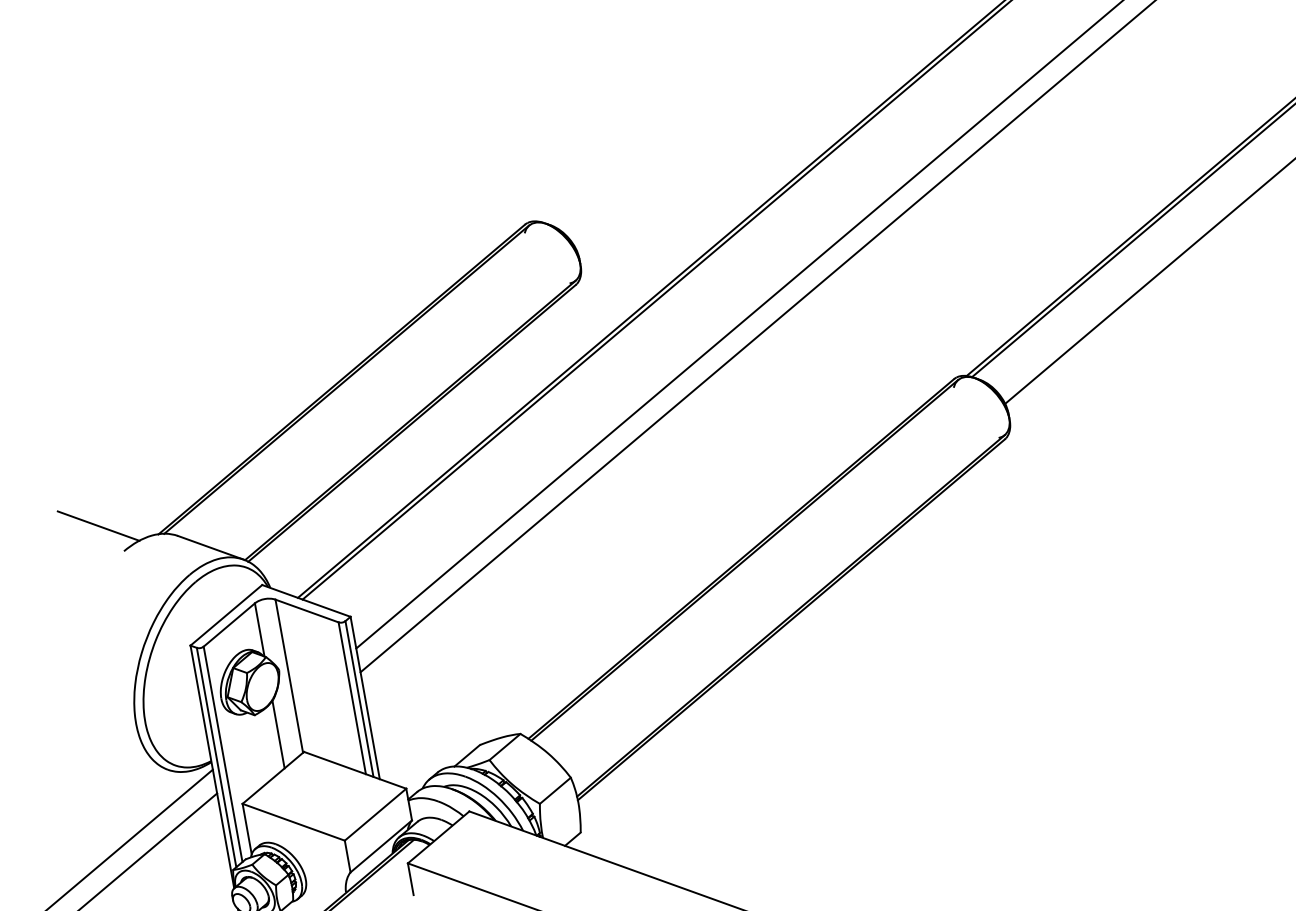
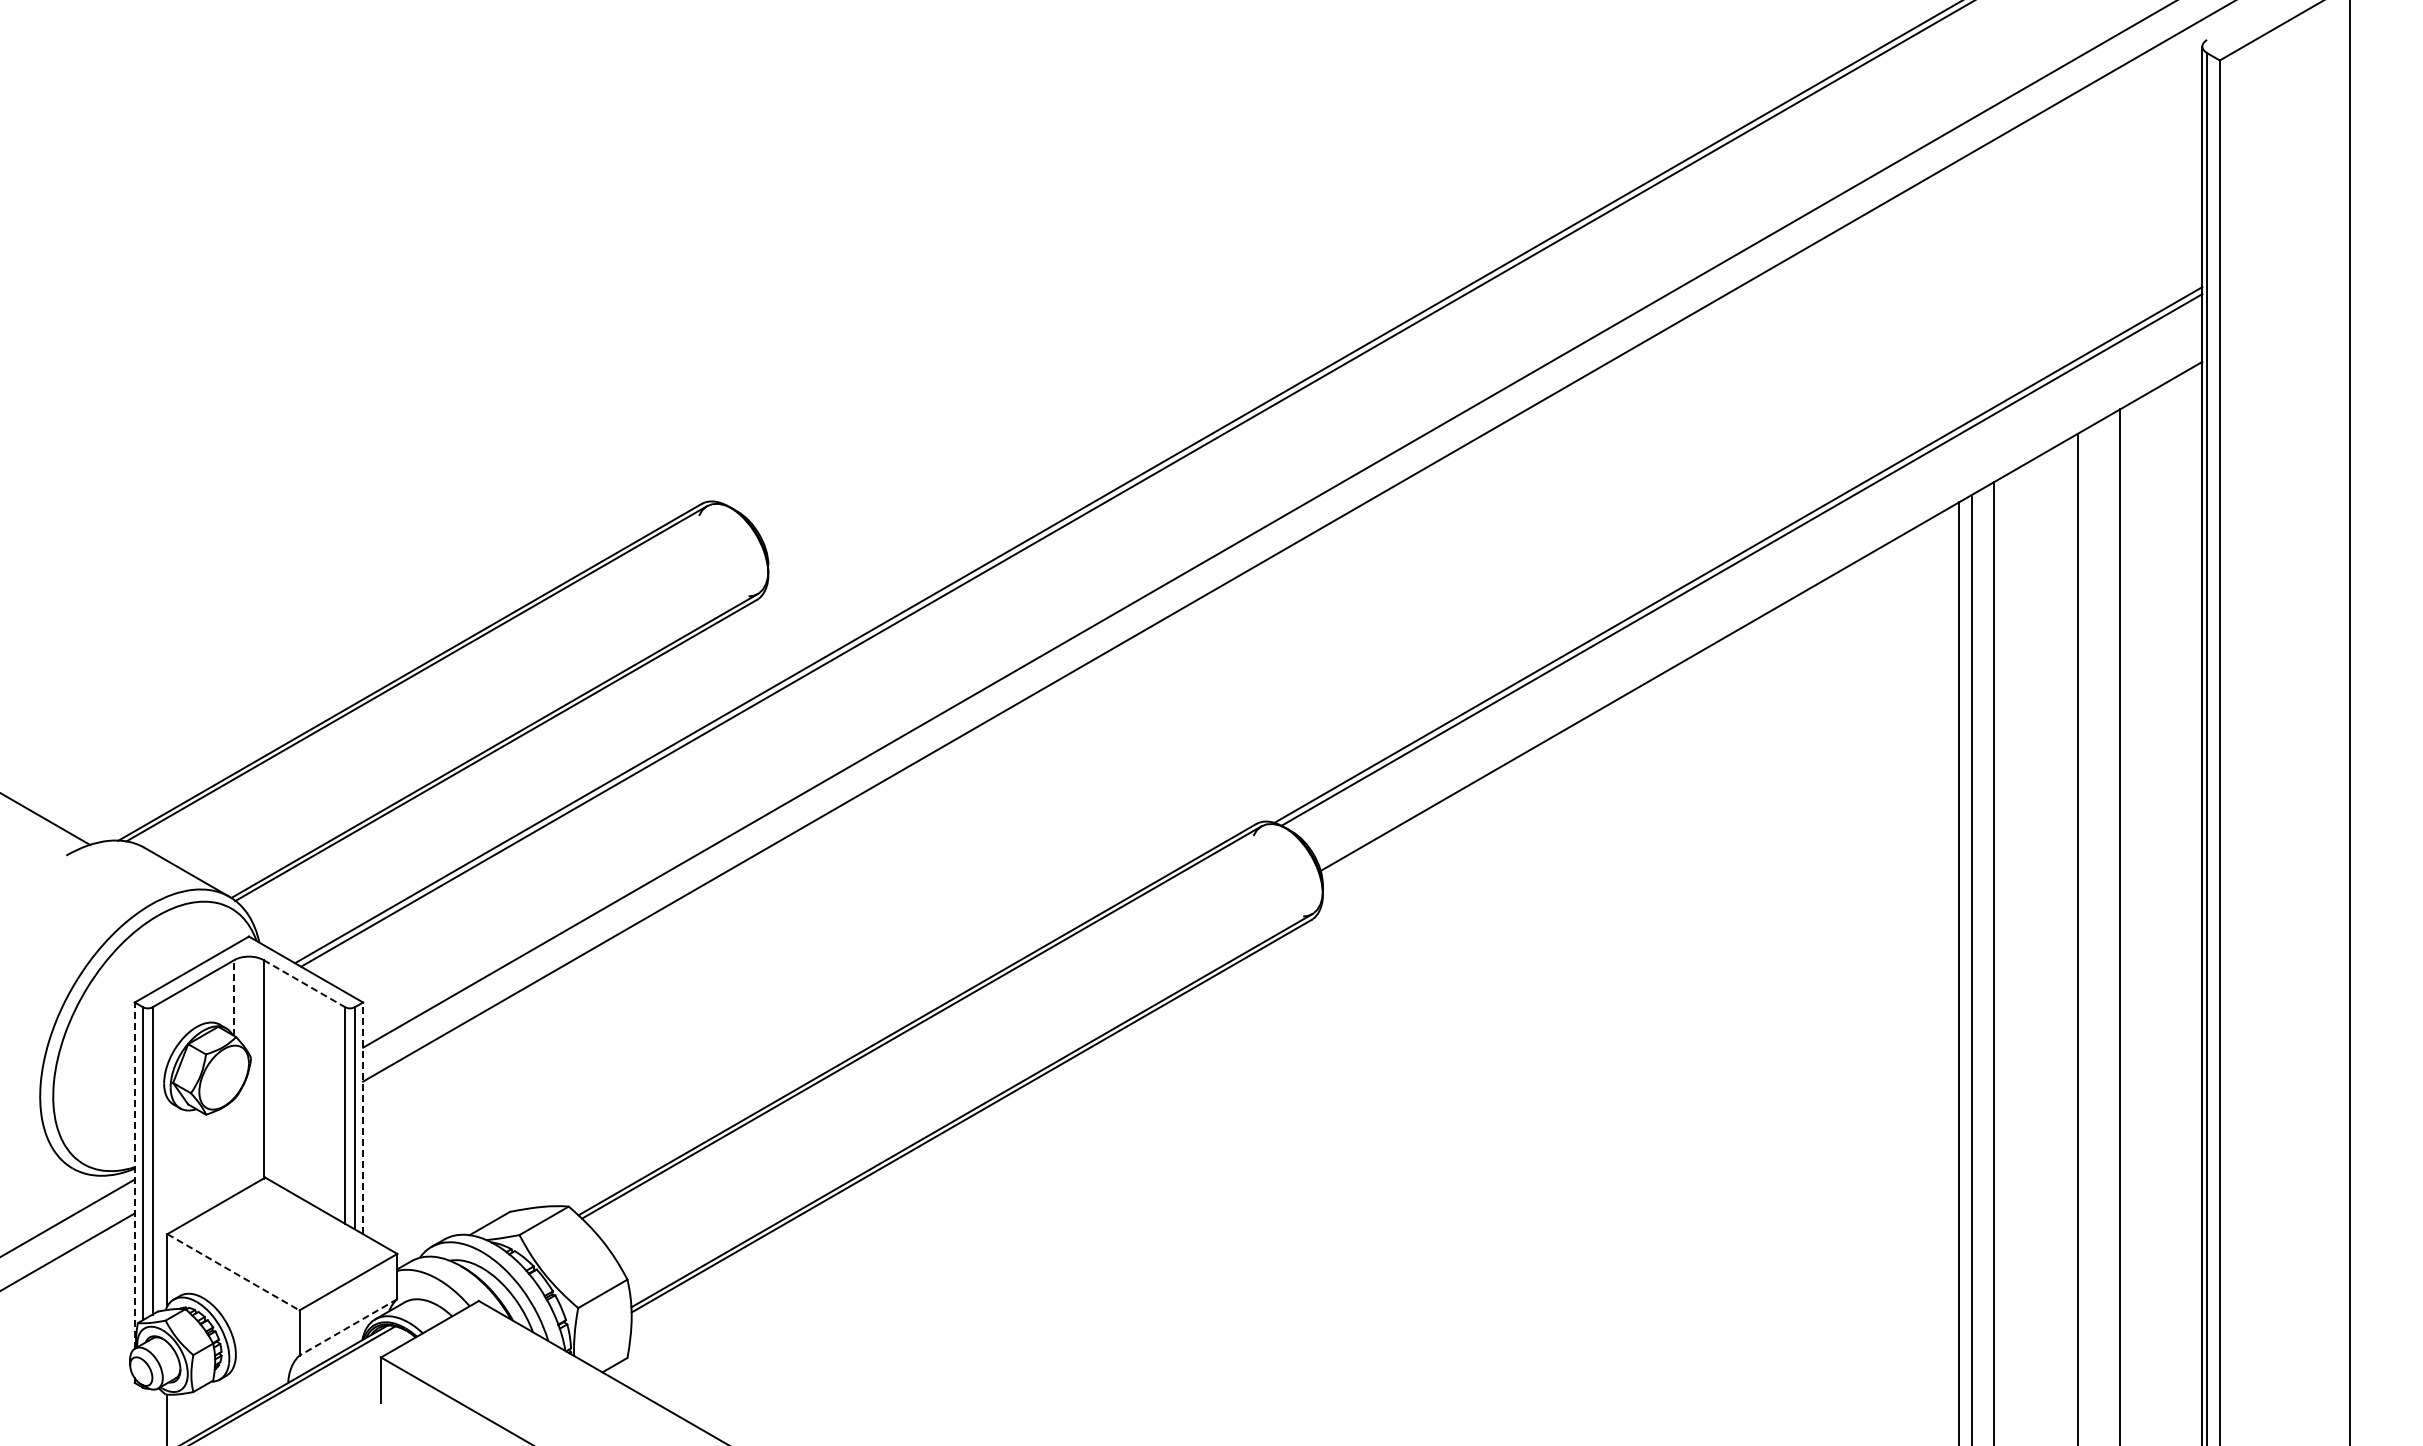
line: (307, 610) -> (304, 983), solid -> dashed
line: (259, 630) -> (234, 998), solid -> dashed
line: (365, 698) -> (363, 1118), solid -> dashed
line: (278, 734) -> (234, 1147), removed
line: (212, 766) -> (134, 1175), solid -> dashed
line: (293, 822) -> (233, 1272), solid -> dashed
line: (381, 846) -> (348, 1327), solid -> dashed

